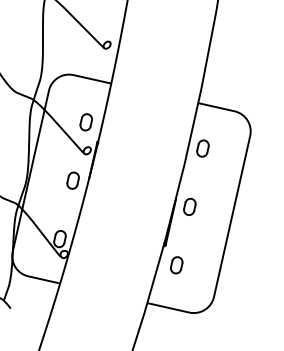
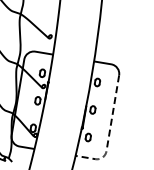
line: (220, 265) -> (108, 136), solid -> dashed

